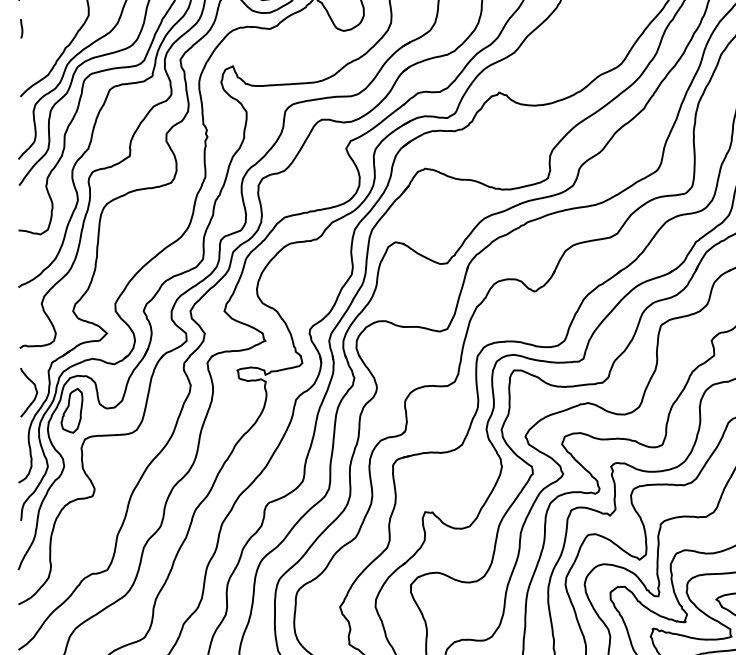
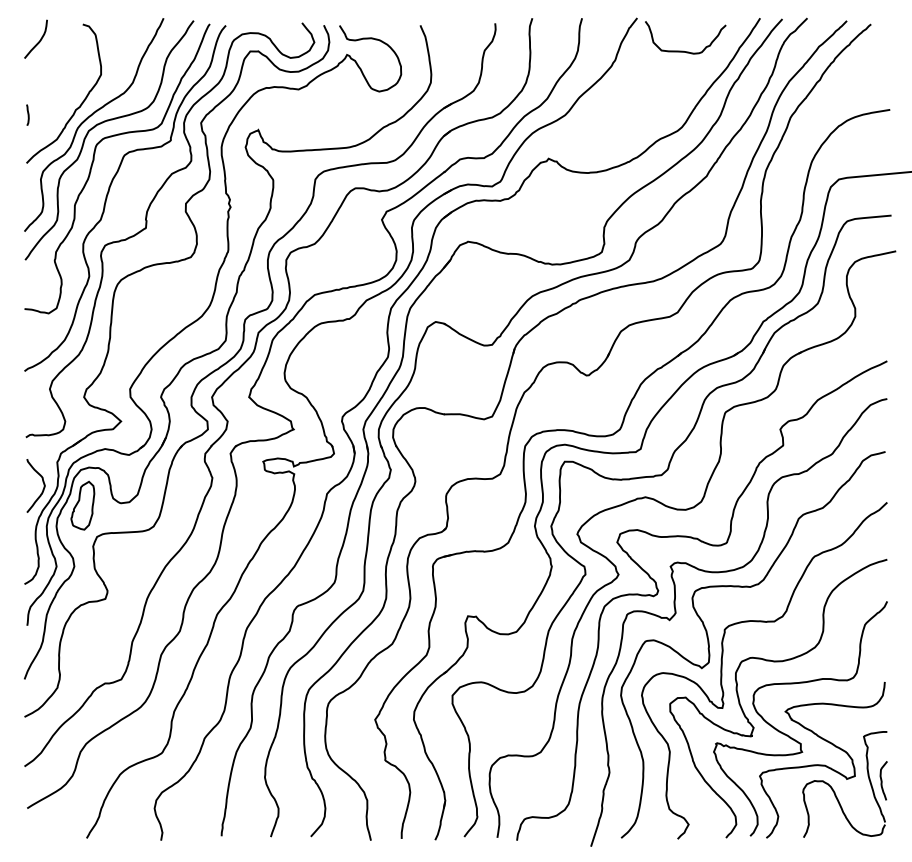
line: (21, 28) -> (27, 114), moved

